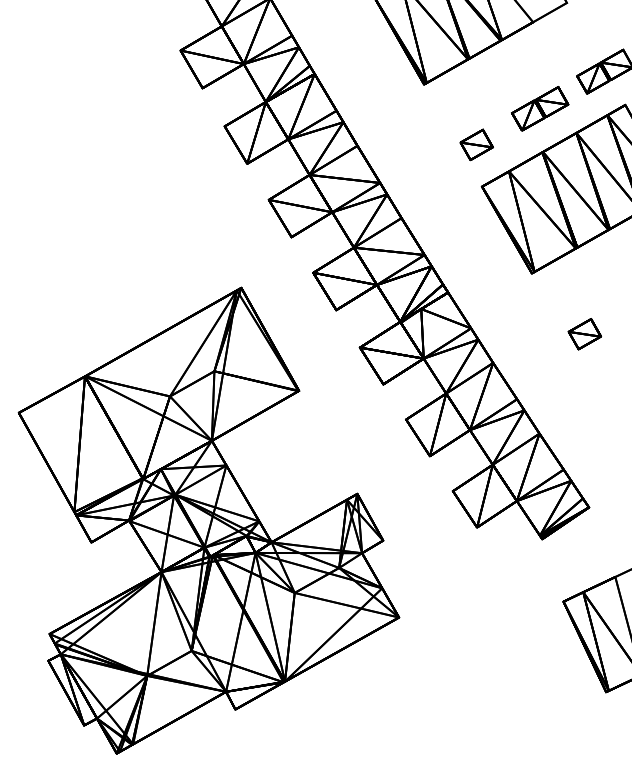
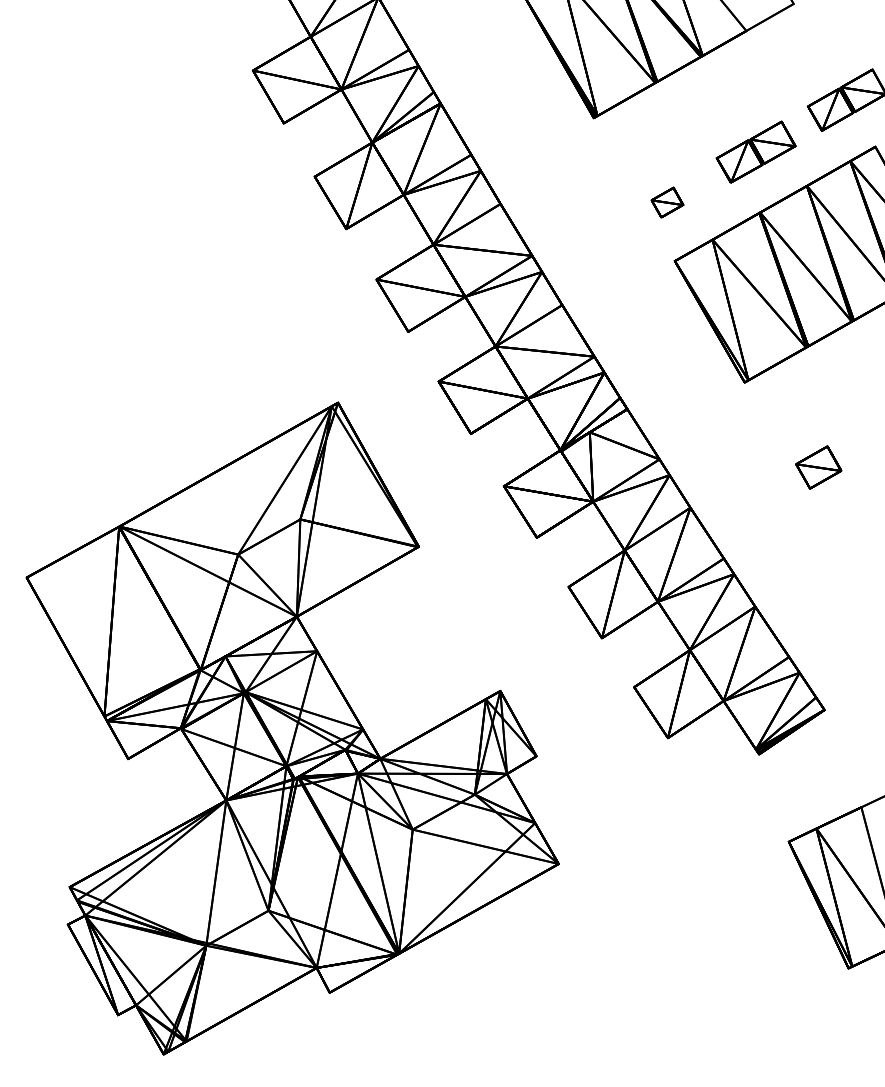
part: (476, 144) -> (667, 202), size x0.7

